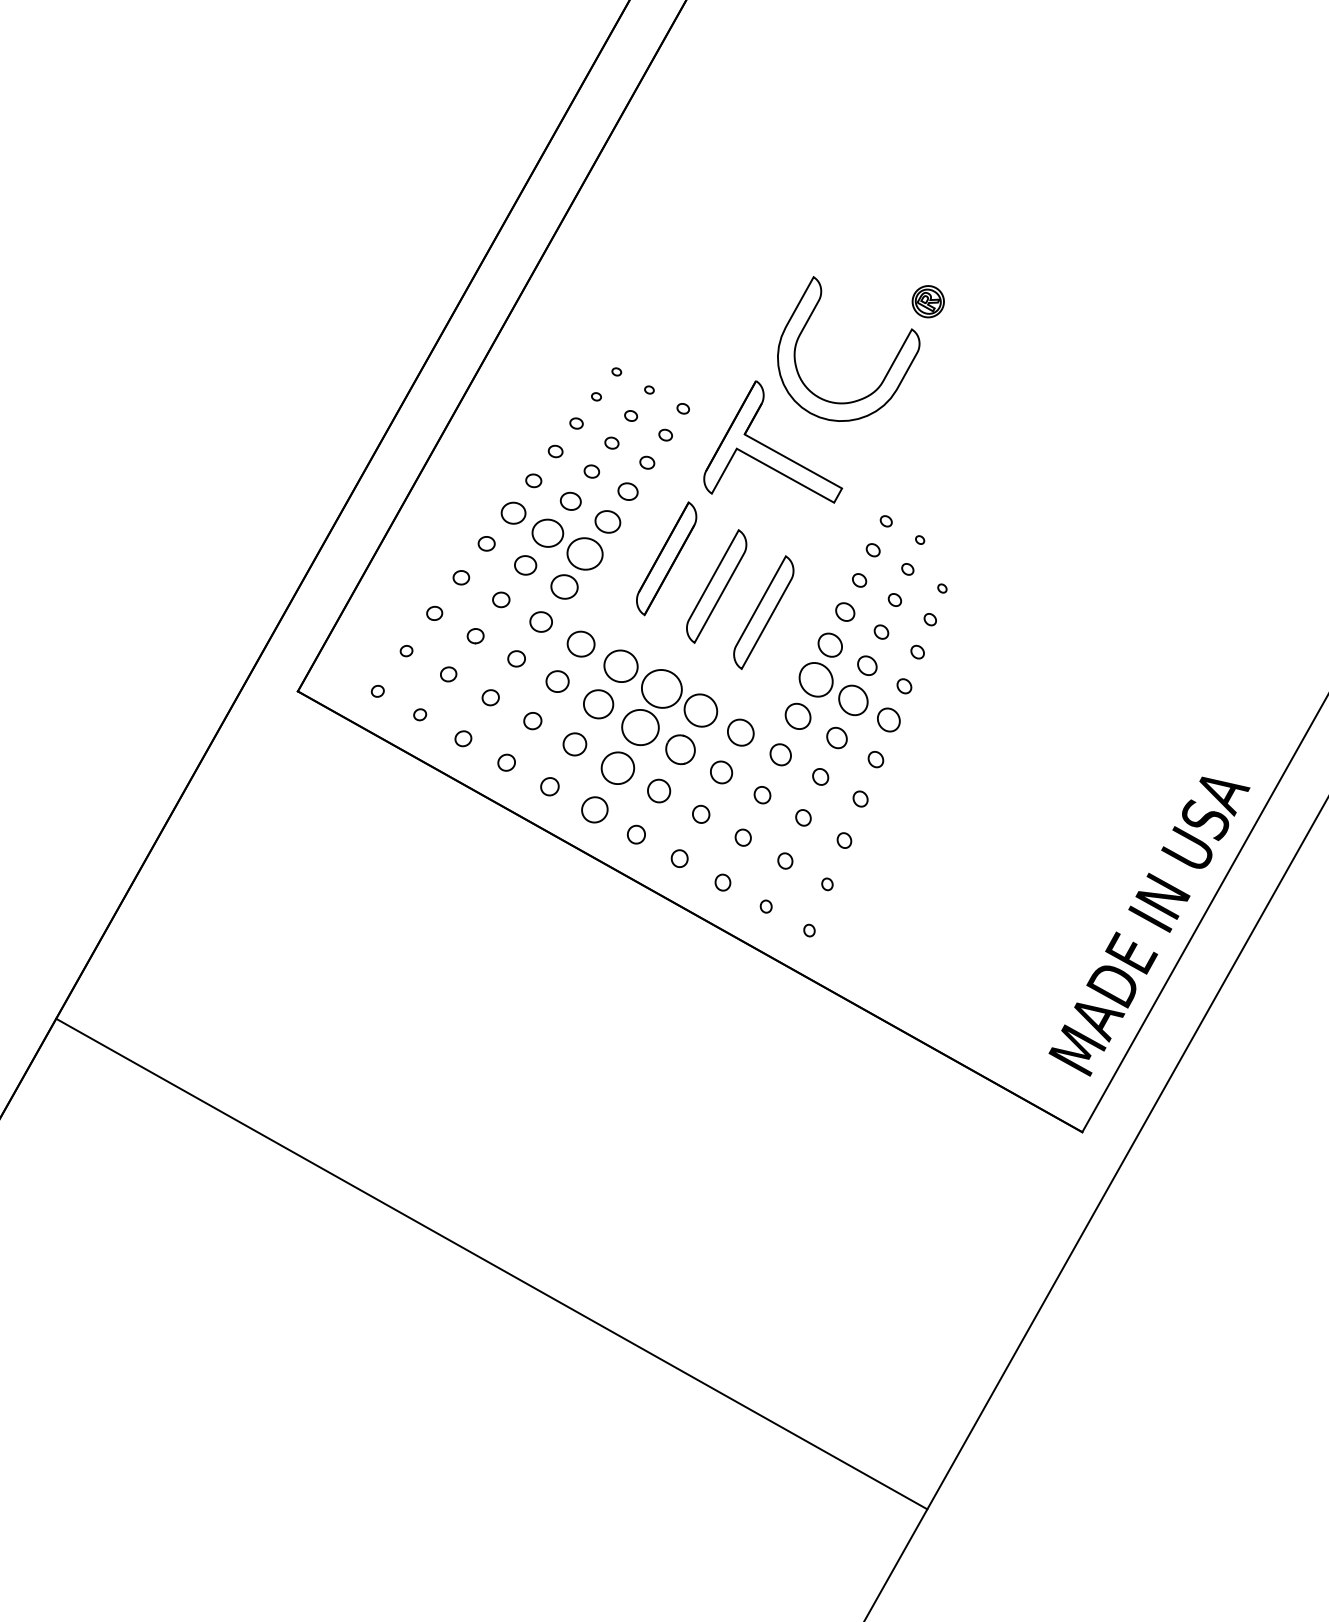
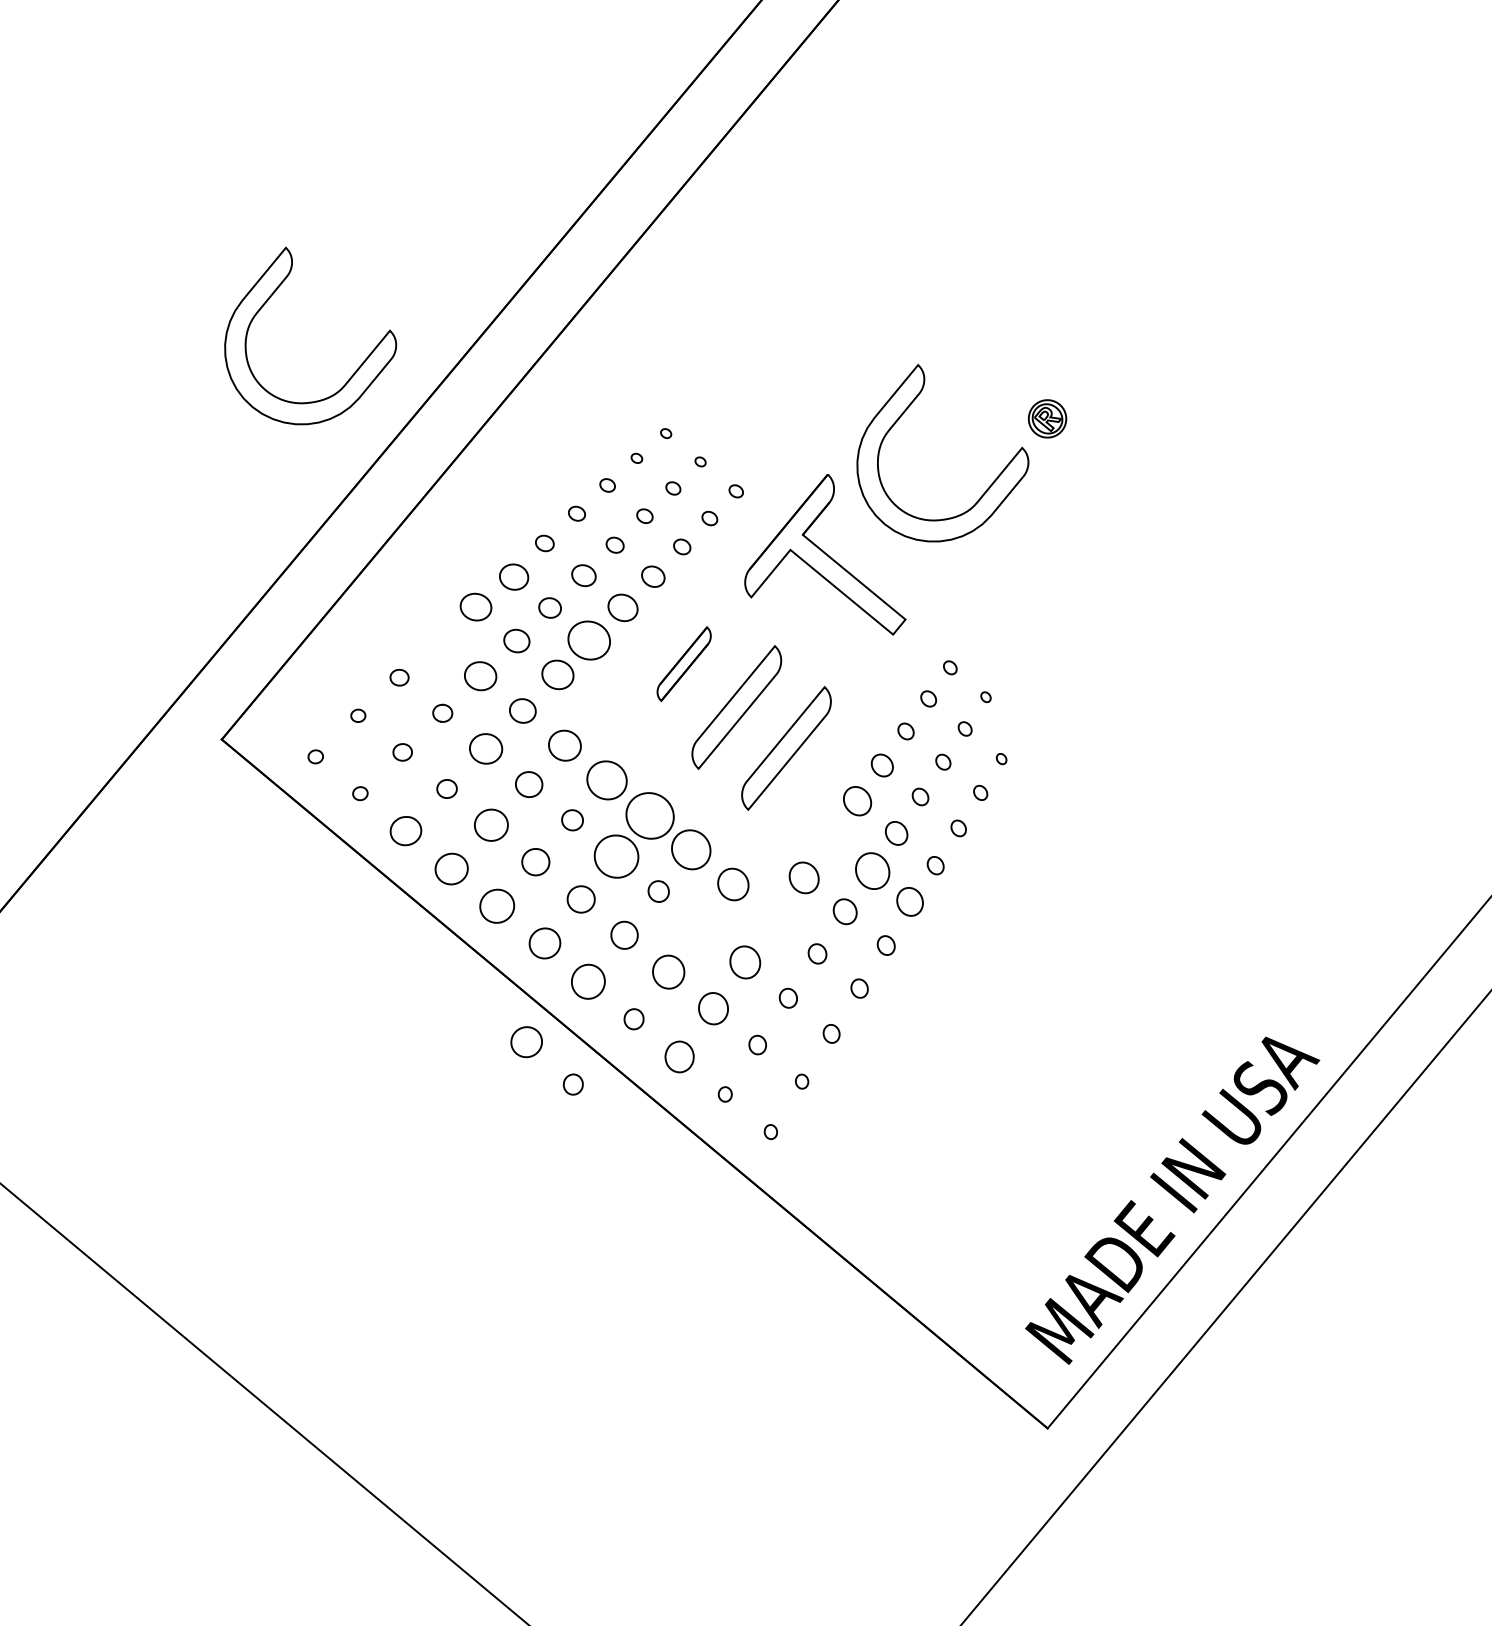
part: (350, 369) -> (353, 372), added
part: (547, 532) -> (549, 607), size x0.6
part: (486, 543) -> (475, 606), size x1.6
part: (666, 558) -> (683, 663), size x0.6
part: (461, 577) -> (438, 641), removed
part: (501, 599) -> (481, 675), size x1.6
part: (516, 658) -> (485, 748), size x1.6
part: (815, 679) -> (832, 838), removed
part: (598, 704) -> (572, 820), size x0.6
part: (532, 721) -> (490, 825), size x1.6
part: (463, 738) -> (406, 830), size x1.6
part: (680, 749) -> (658, 891), size x0.6
part: (780, 754) -> (775, 918), removed
part: (506, 762) -> (451, 868), size x1.6
part: (617, 767) -> (580, 898), size x0.7
part: (721, 772) -> (701, 927), removed
part: (549, 786) -> (496, 906), size x1.6
part: (762, 795) -> (745, 963), size x1.6
part: (701, 813) -> (669, 970), size x1.6
part: (636, 834) -> (588, 981), size x1.6
part: (742, 837) -> (712, 1008), size x1.6
part: (722, 882) -> (679, 1056), size x1.6
part: (594, 893) -> (526, 1041), added
part: (639, 921) -> (573, 1084), added

